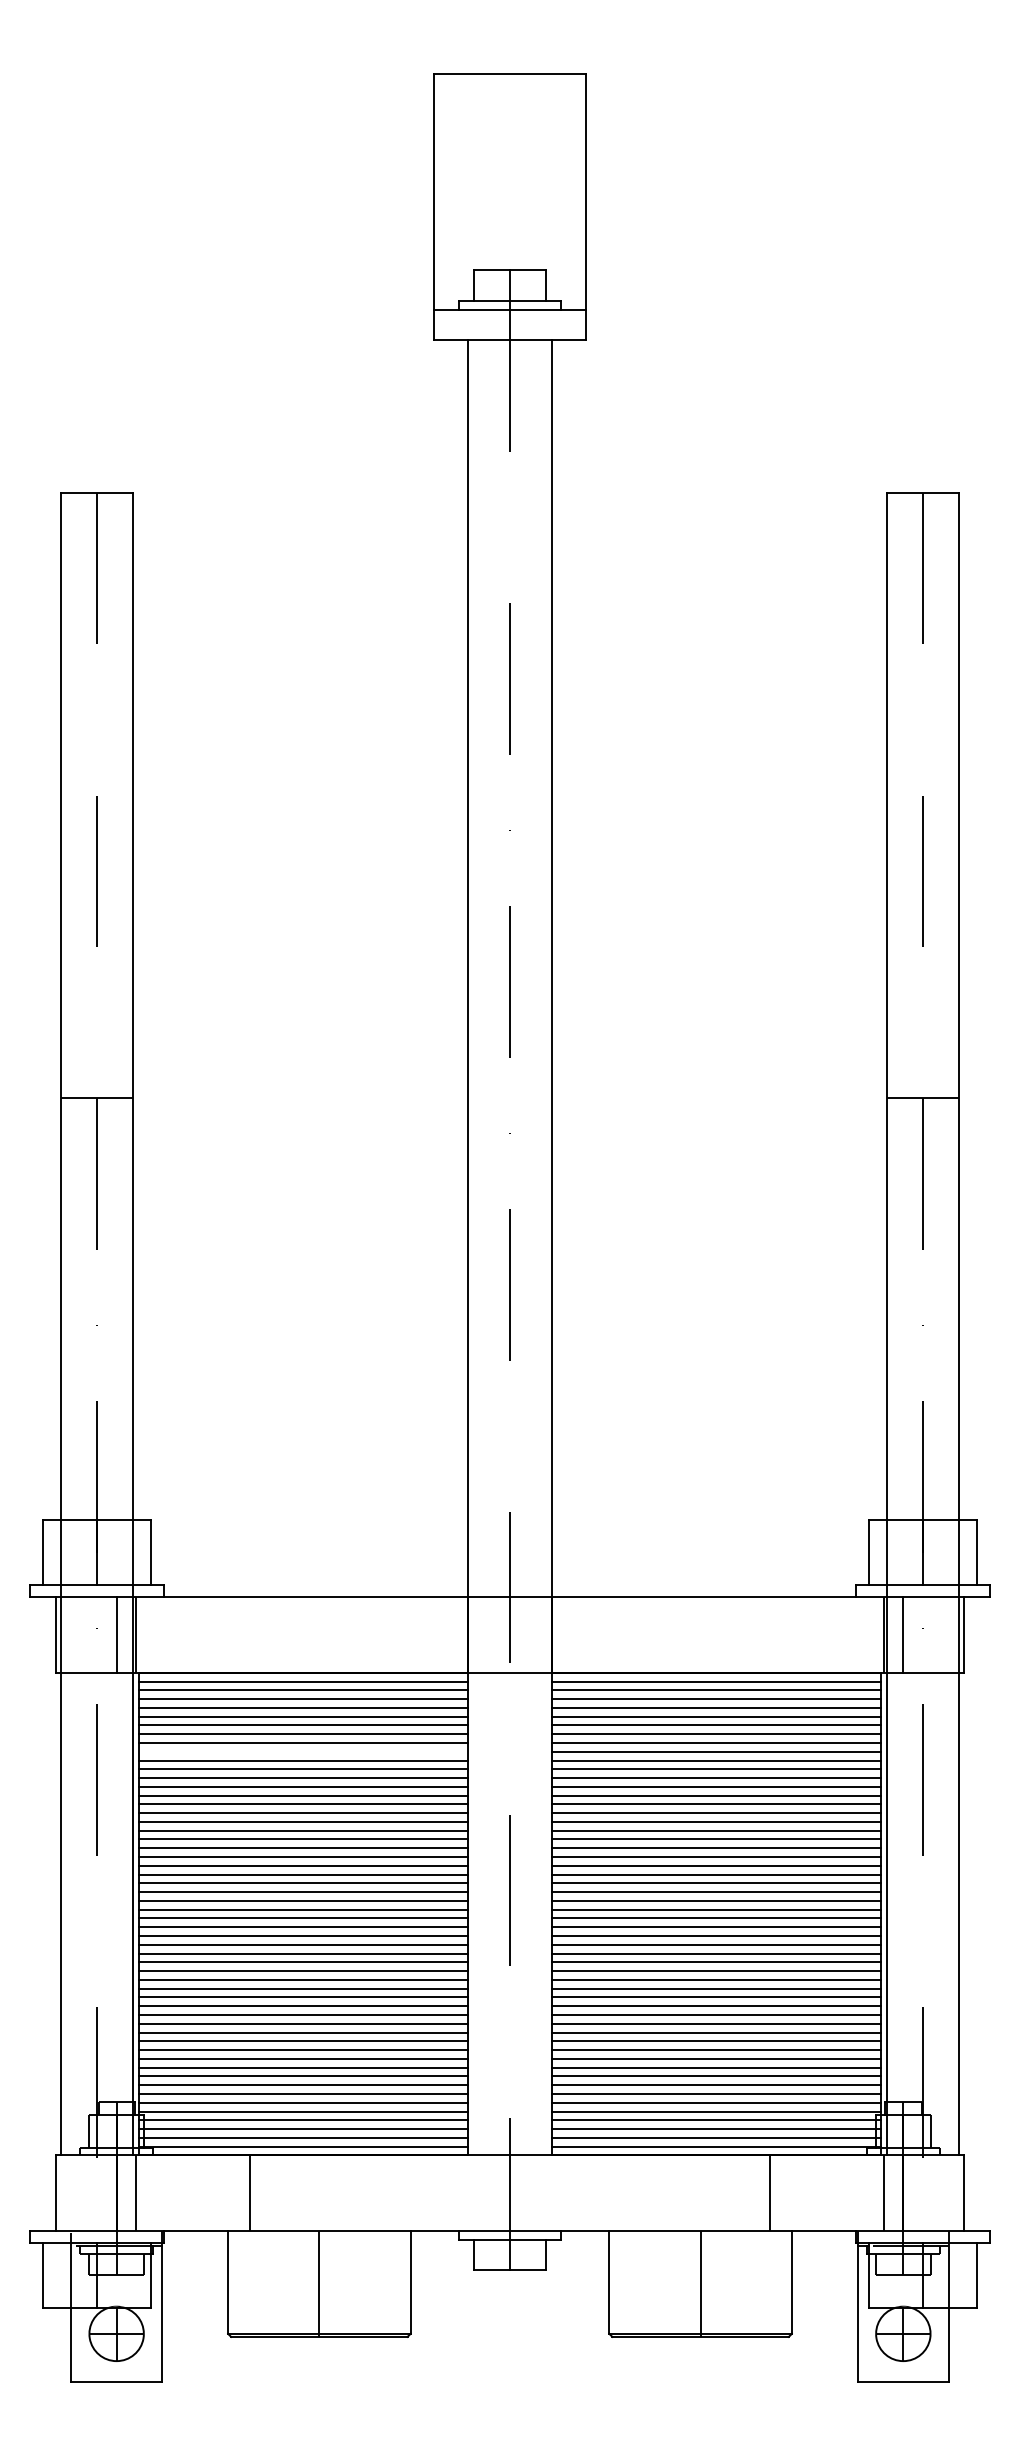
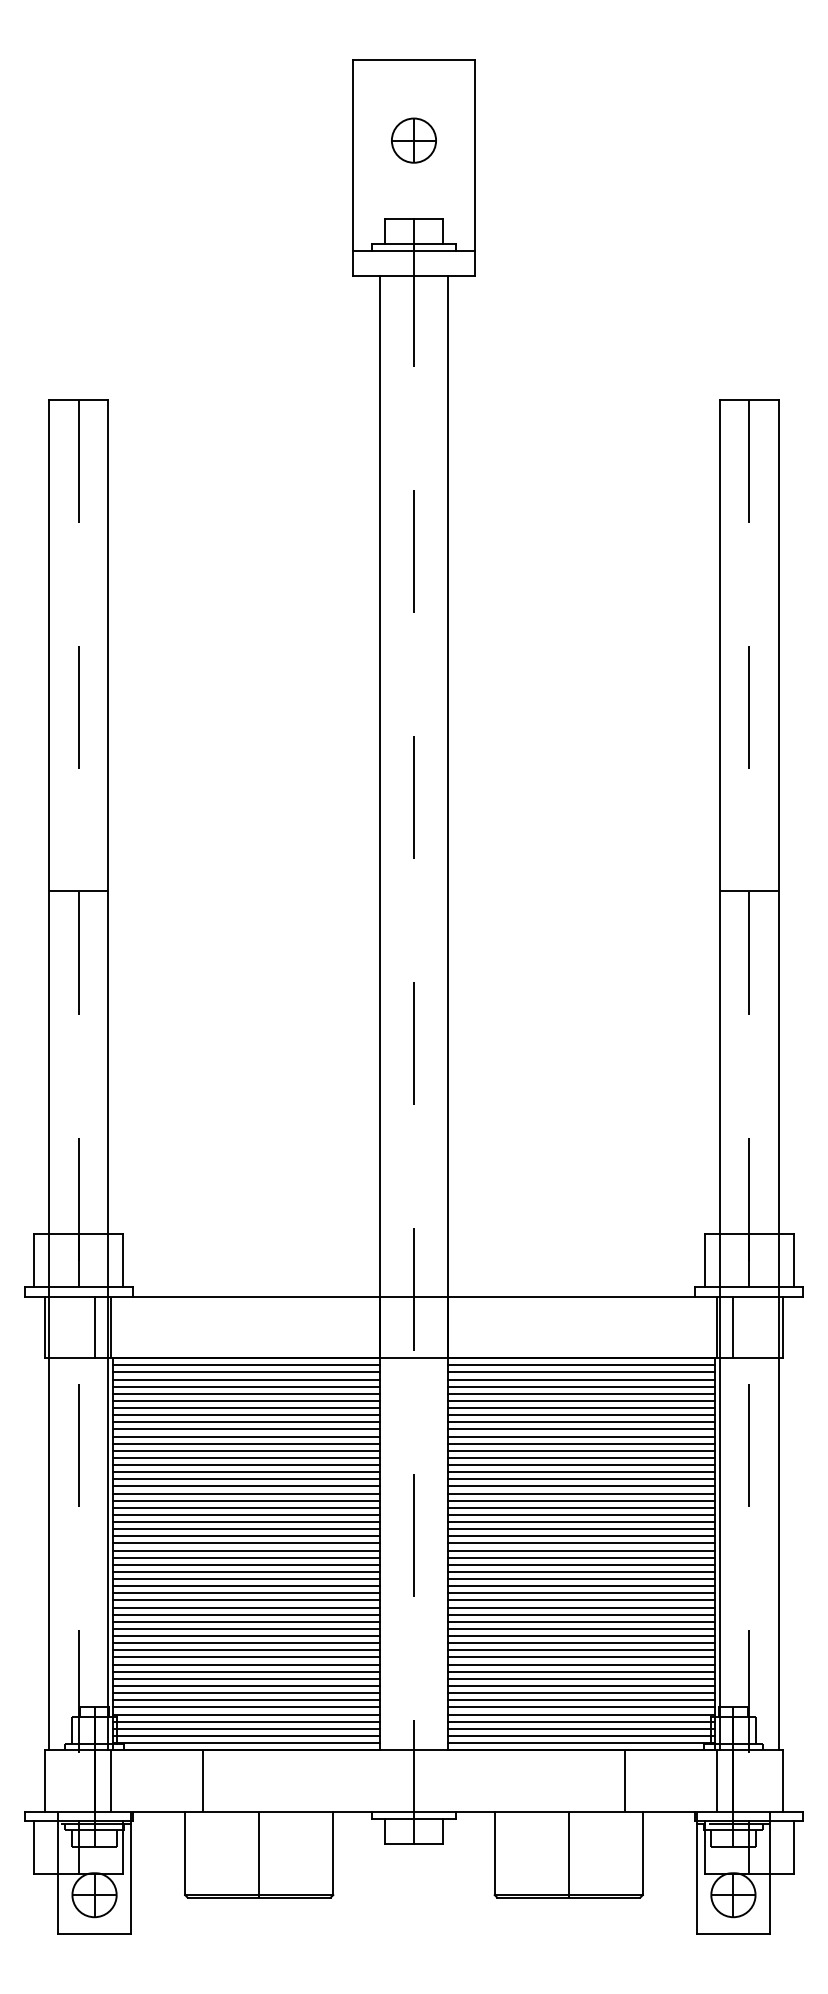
part: (509, 173) -> (413, 140), added
line: (303, 1751) -> (246, 1422), added

